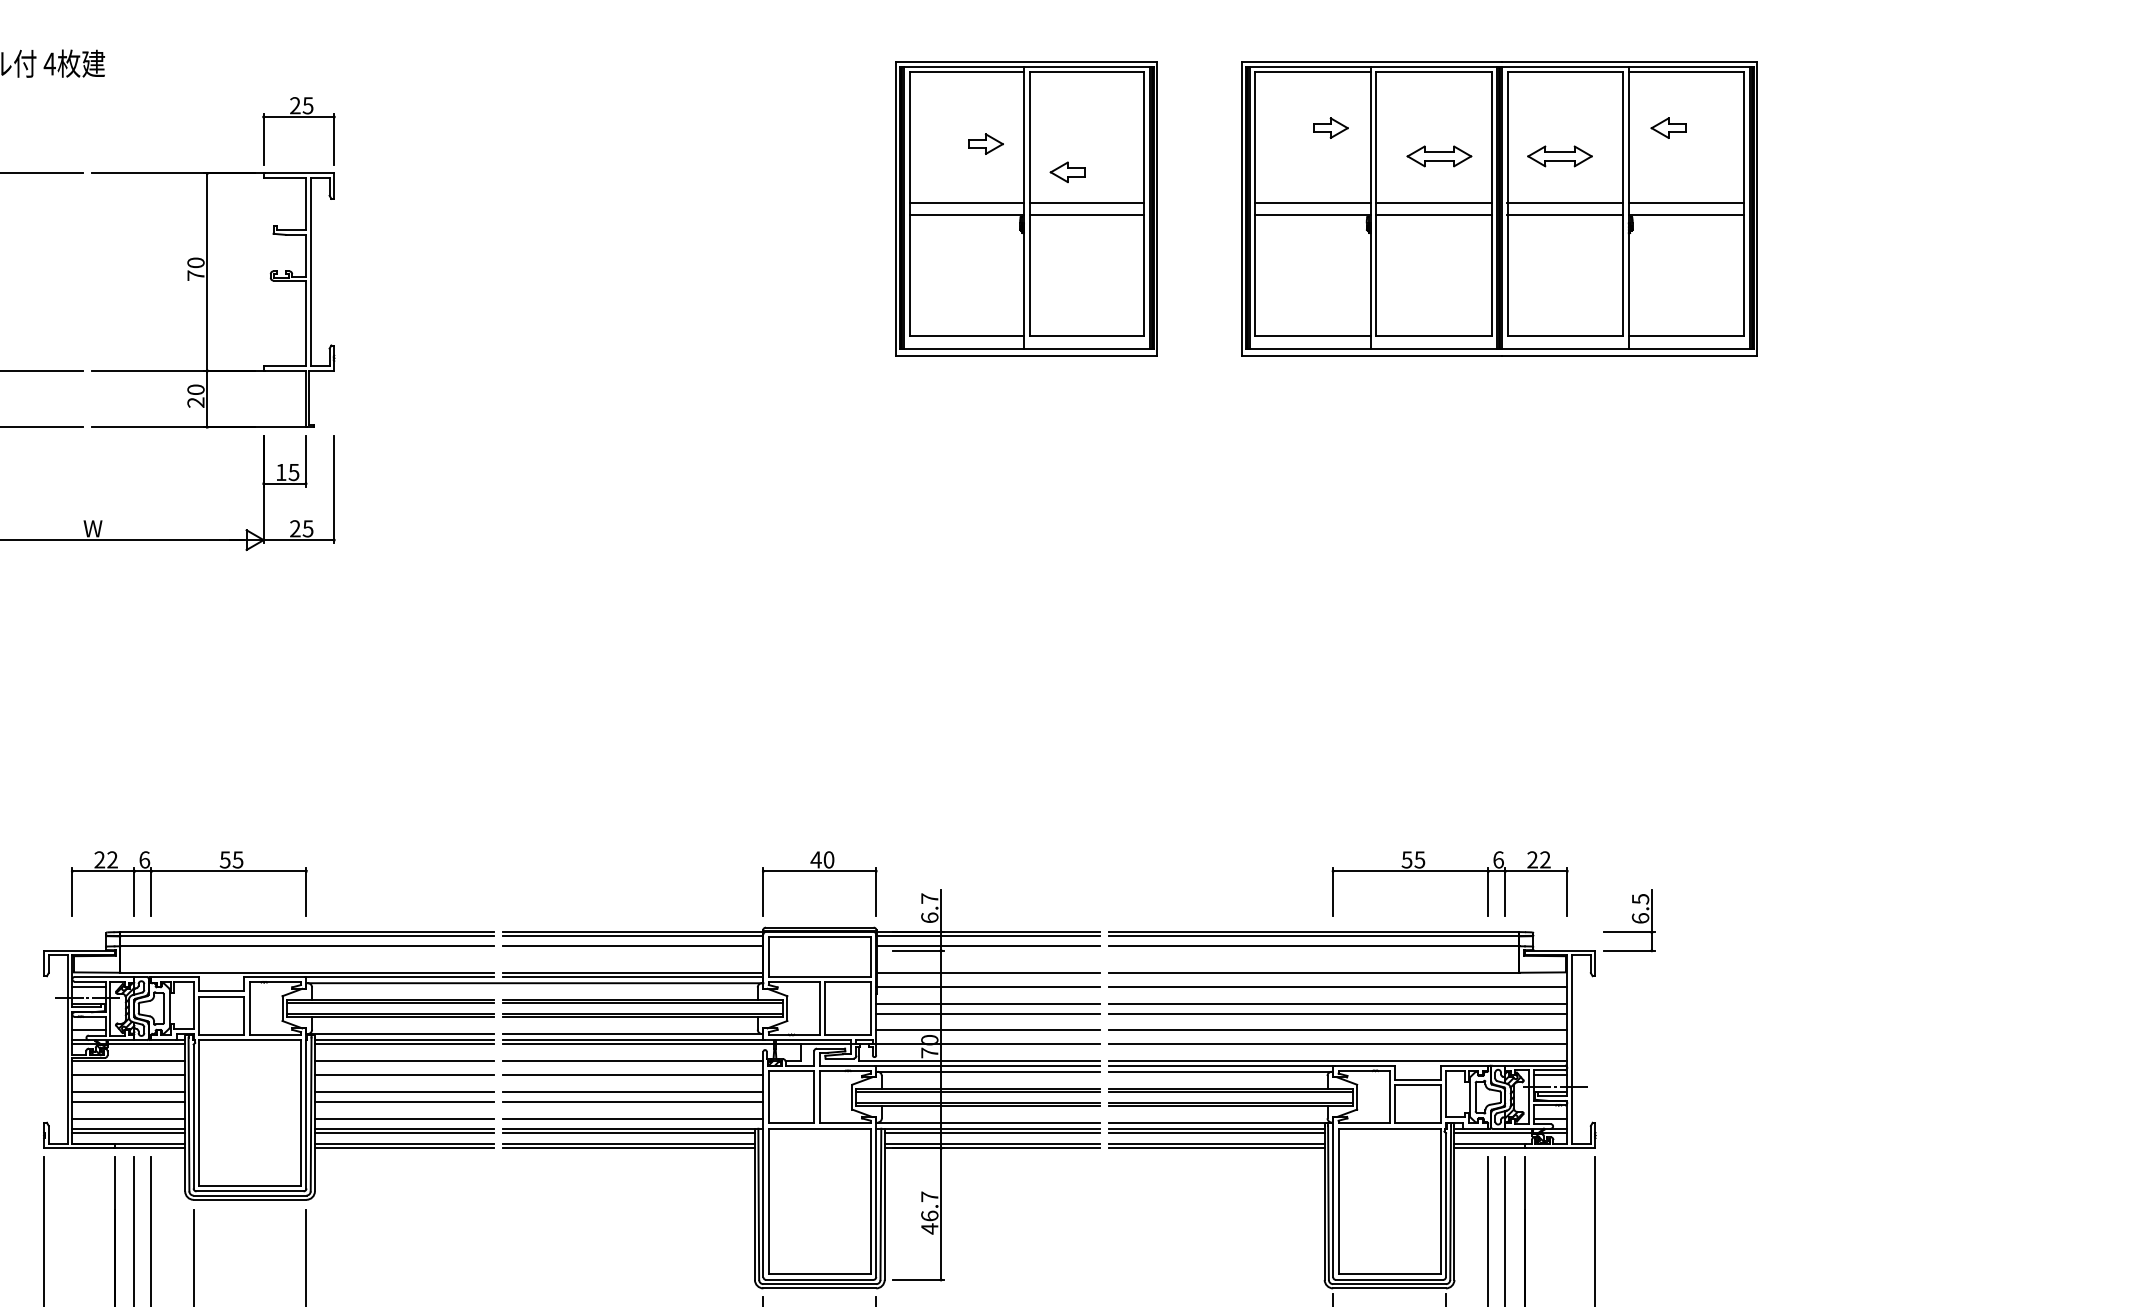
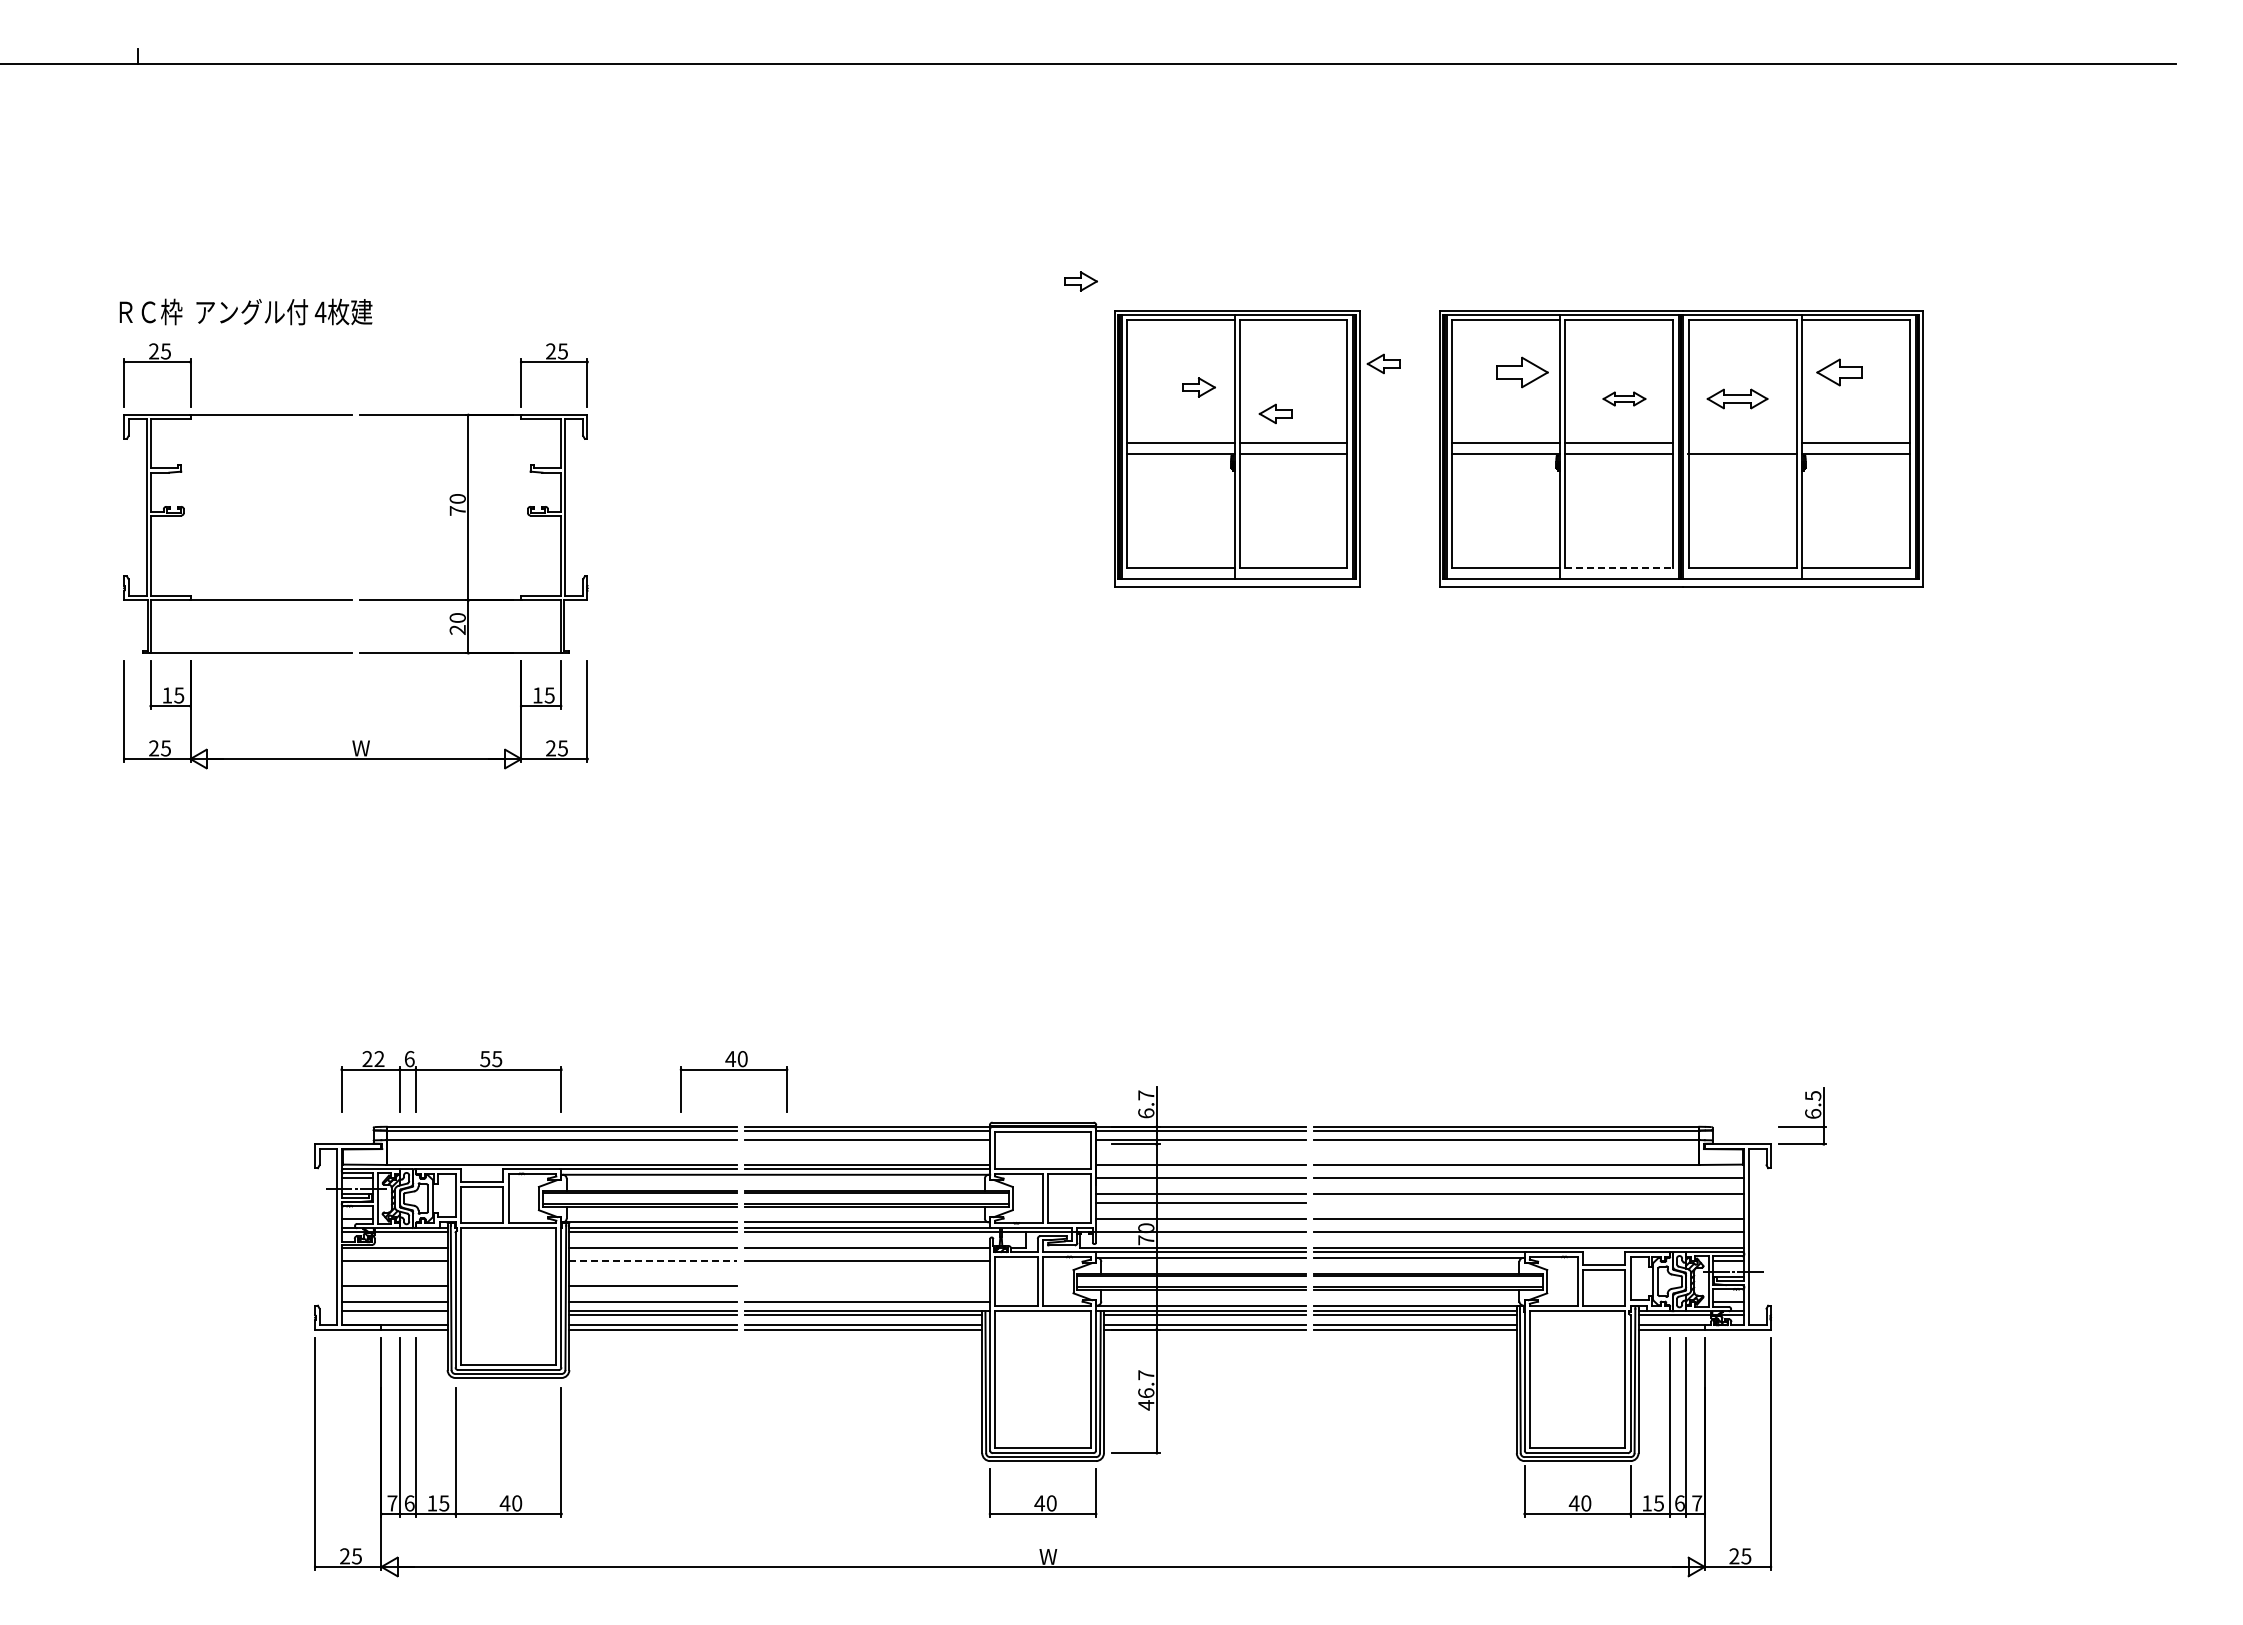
part: (859, 31) -> (1080, 281), added
part: (1182, 118) -> (1383, 363), added
part: (1330, 128) -> (1522, 372), size x1.6
part: (1667, 128) -> (1838, 372), size x1.4
part: (1439, 155) -> (1624, 398), size x0.7
line: (1564, 203) -> (1741, 443), removed
line: (1434, 335) -> (1619, 567), solid -> dashed
part: (819, 872) -> (733, 1070), moved
part: (1450, 872) -> (1634, 1070), removed
line: (1338, 1013) -> (1529, 1203), removed
line: (404, 1075) -> (653, 1261), solid -> dashed
line: (128, 1092) -> (394, 1277), removed
line: (404, 1092) -> (653, 1277), removed
line: (632, 1092) -> (867, 1277), removed
line: (632, 1102) -> (867, 1286), removed
line: (128, 1133) -> (394, 1315), removed

